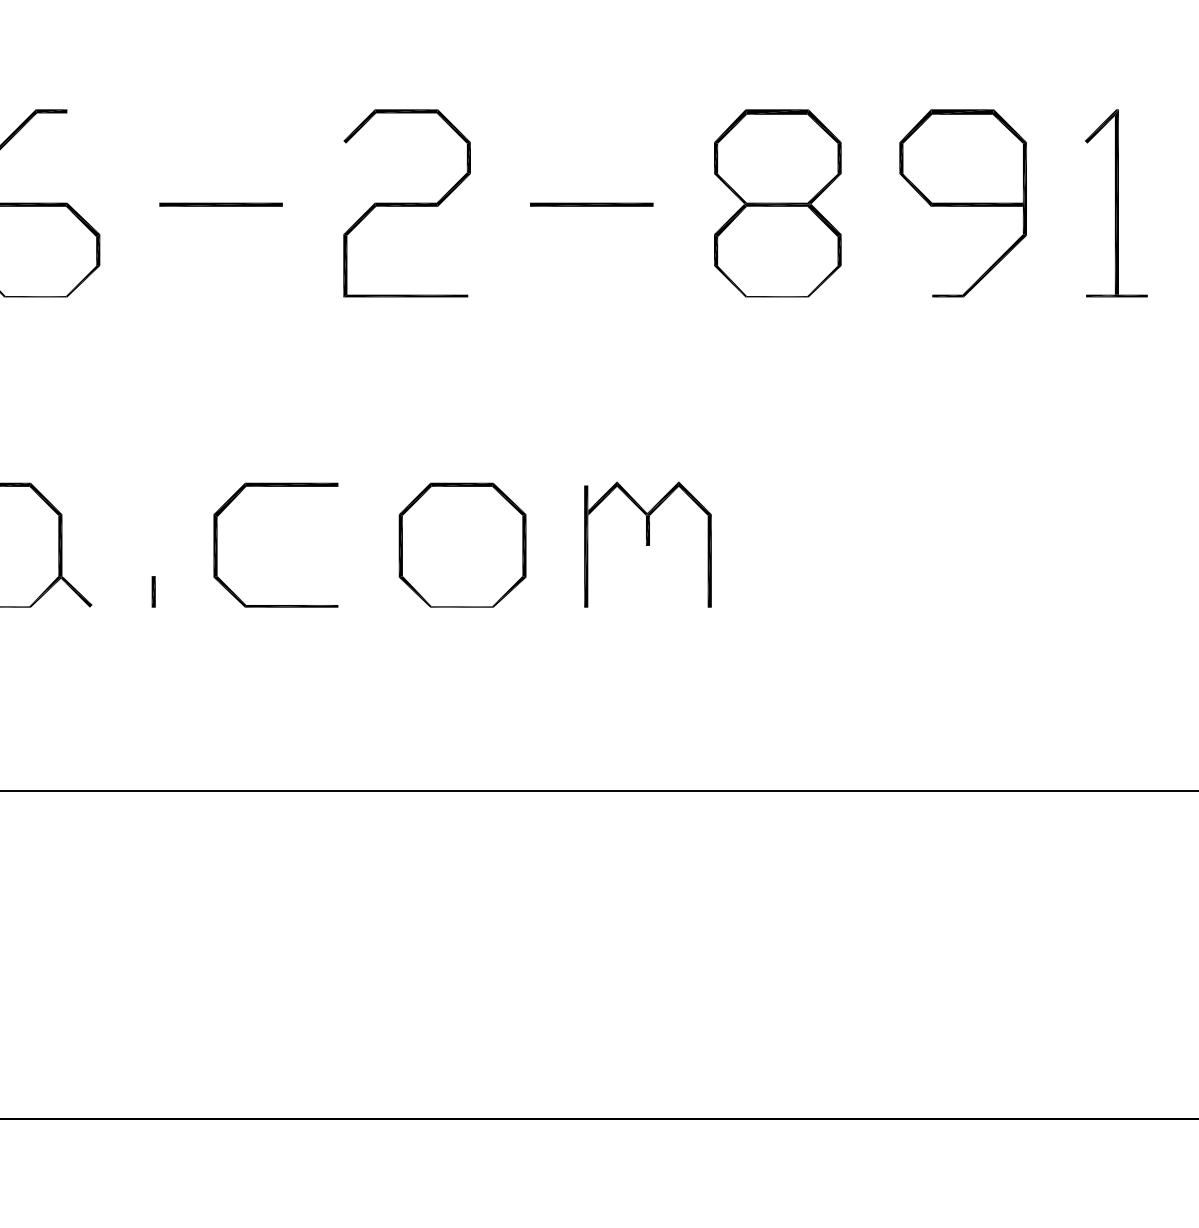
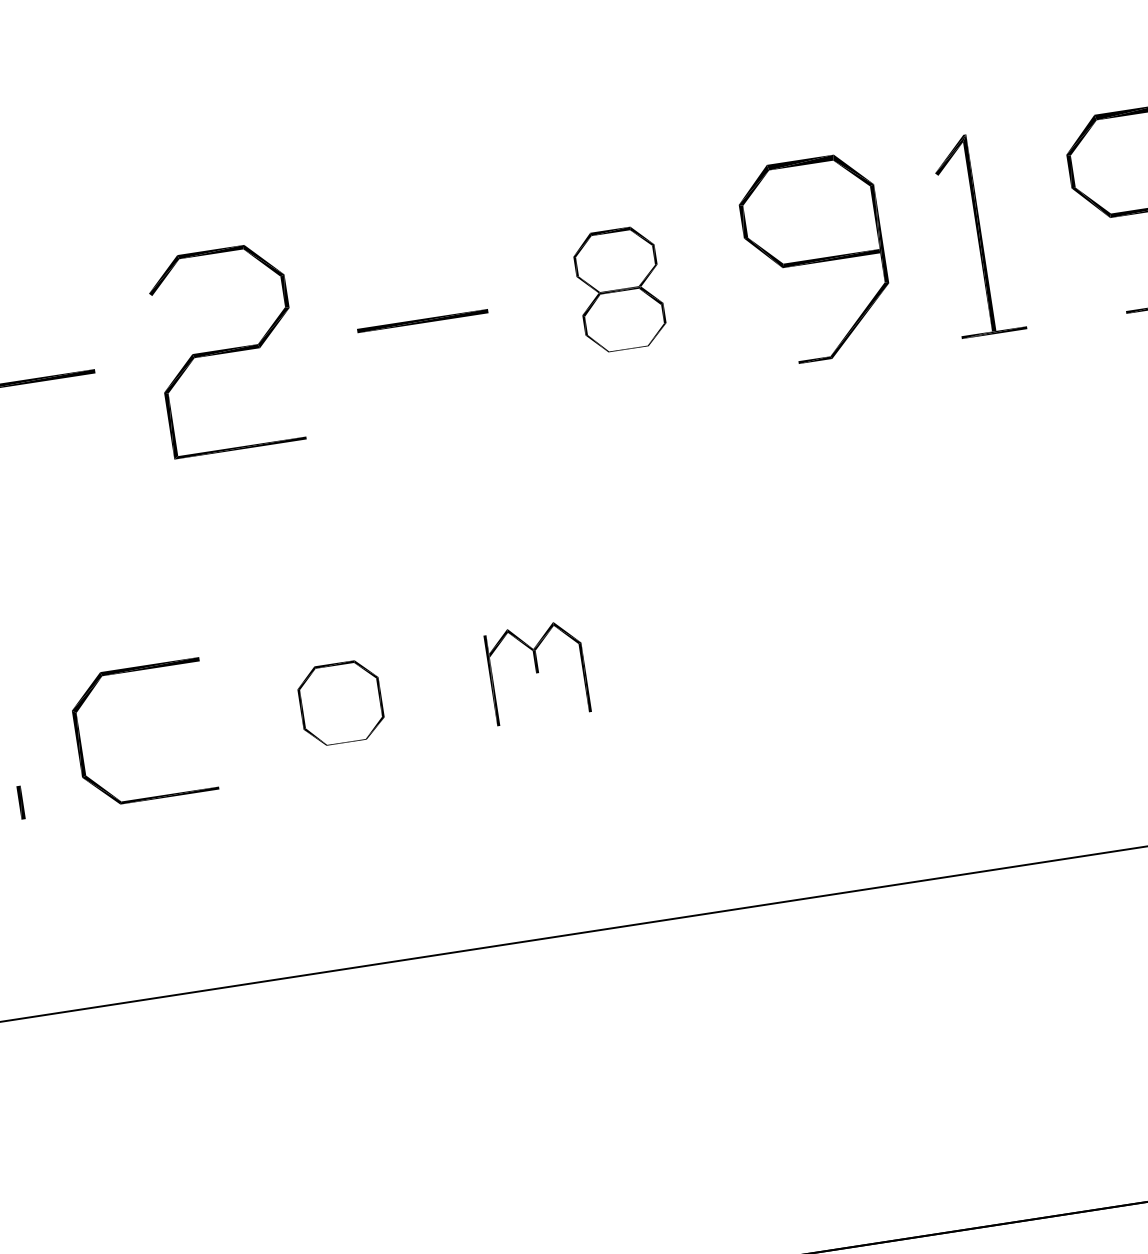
part: (777, 203) -> (619, 289), size x0.6
part: (462, 544) -> (340, 702), size x0.6
part: (647, 544) -> (536, 672), size x0.7

